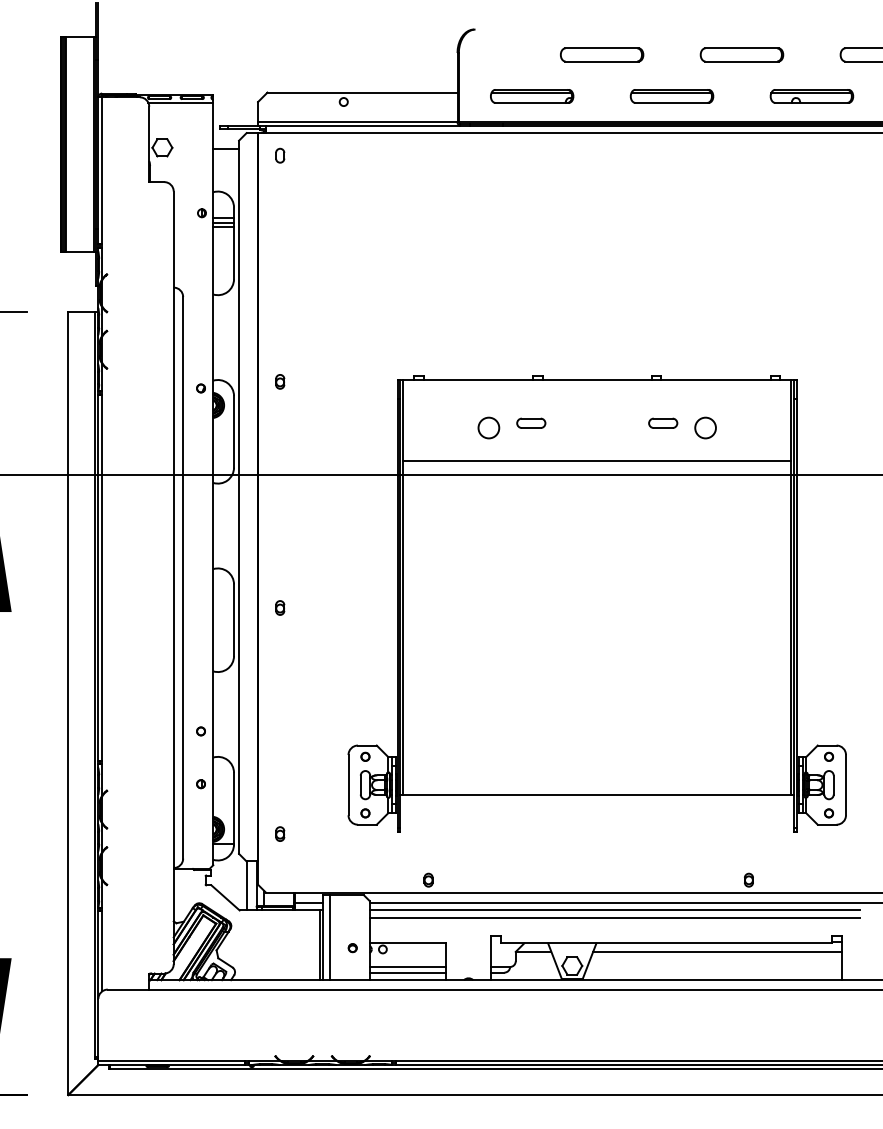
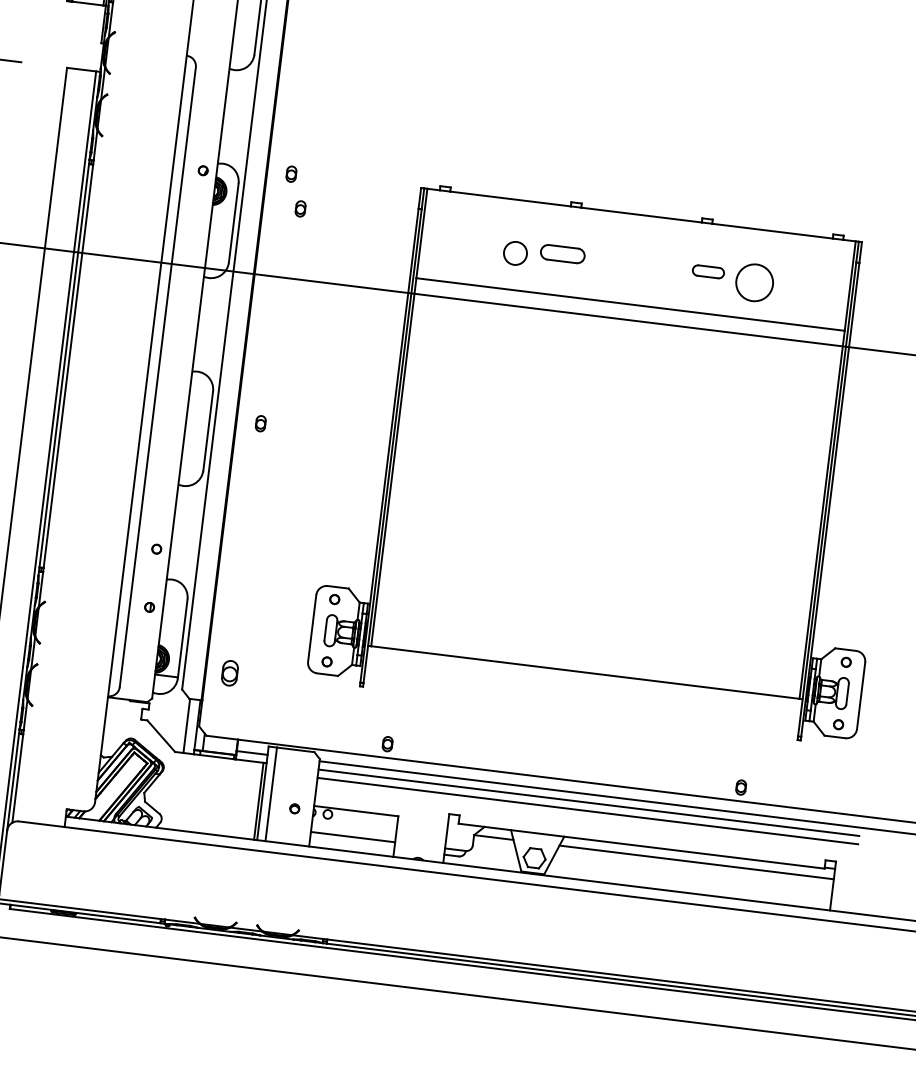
part: (292, 411) -> (301, 208), added
part: (531, 422) -> (563, 253), size x1.4
circle: (705, 427) -> (754, 282), size x1.6
part: (280, 833) -> (230, 672), size x1.6
line: (407, 972) -> (351, 843), removed

